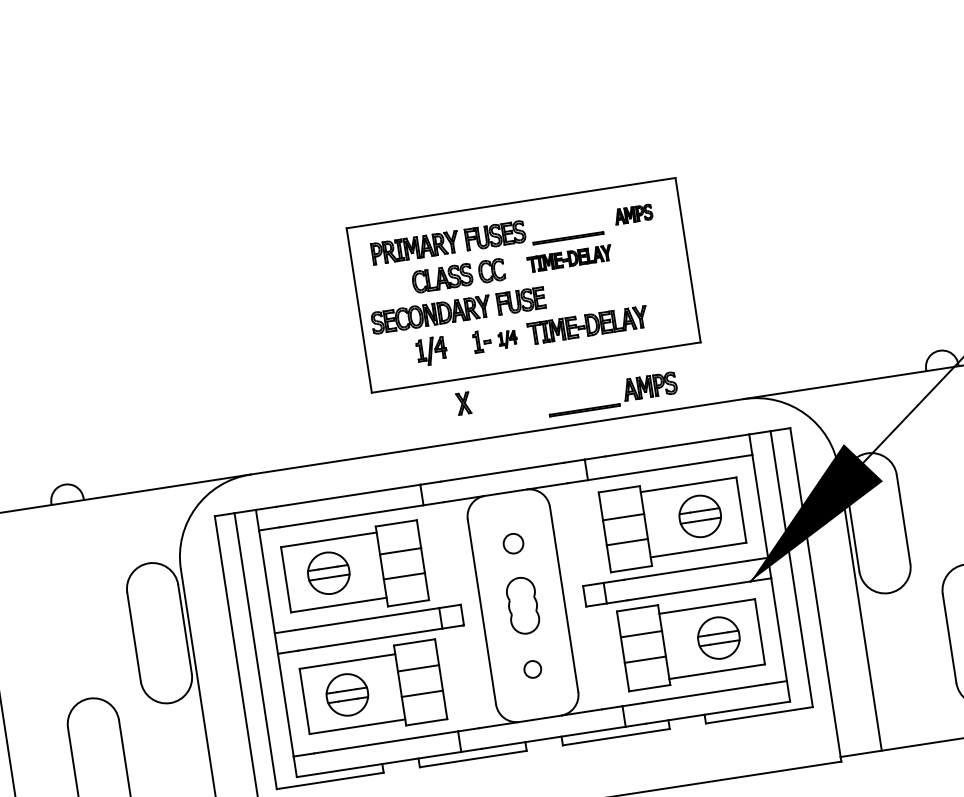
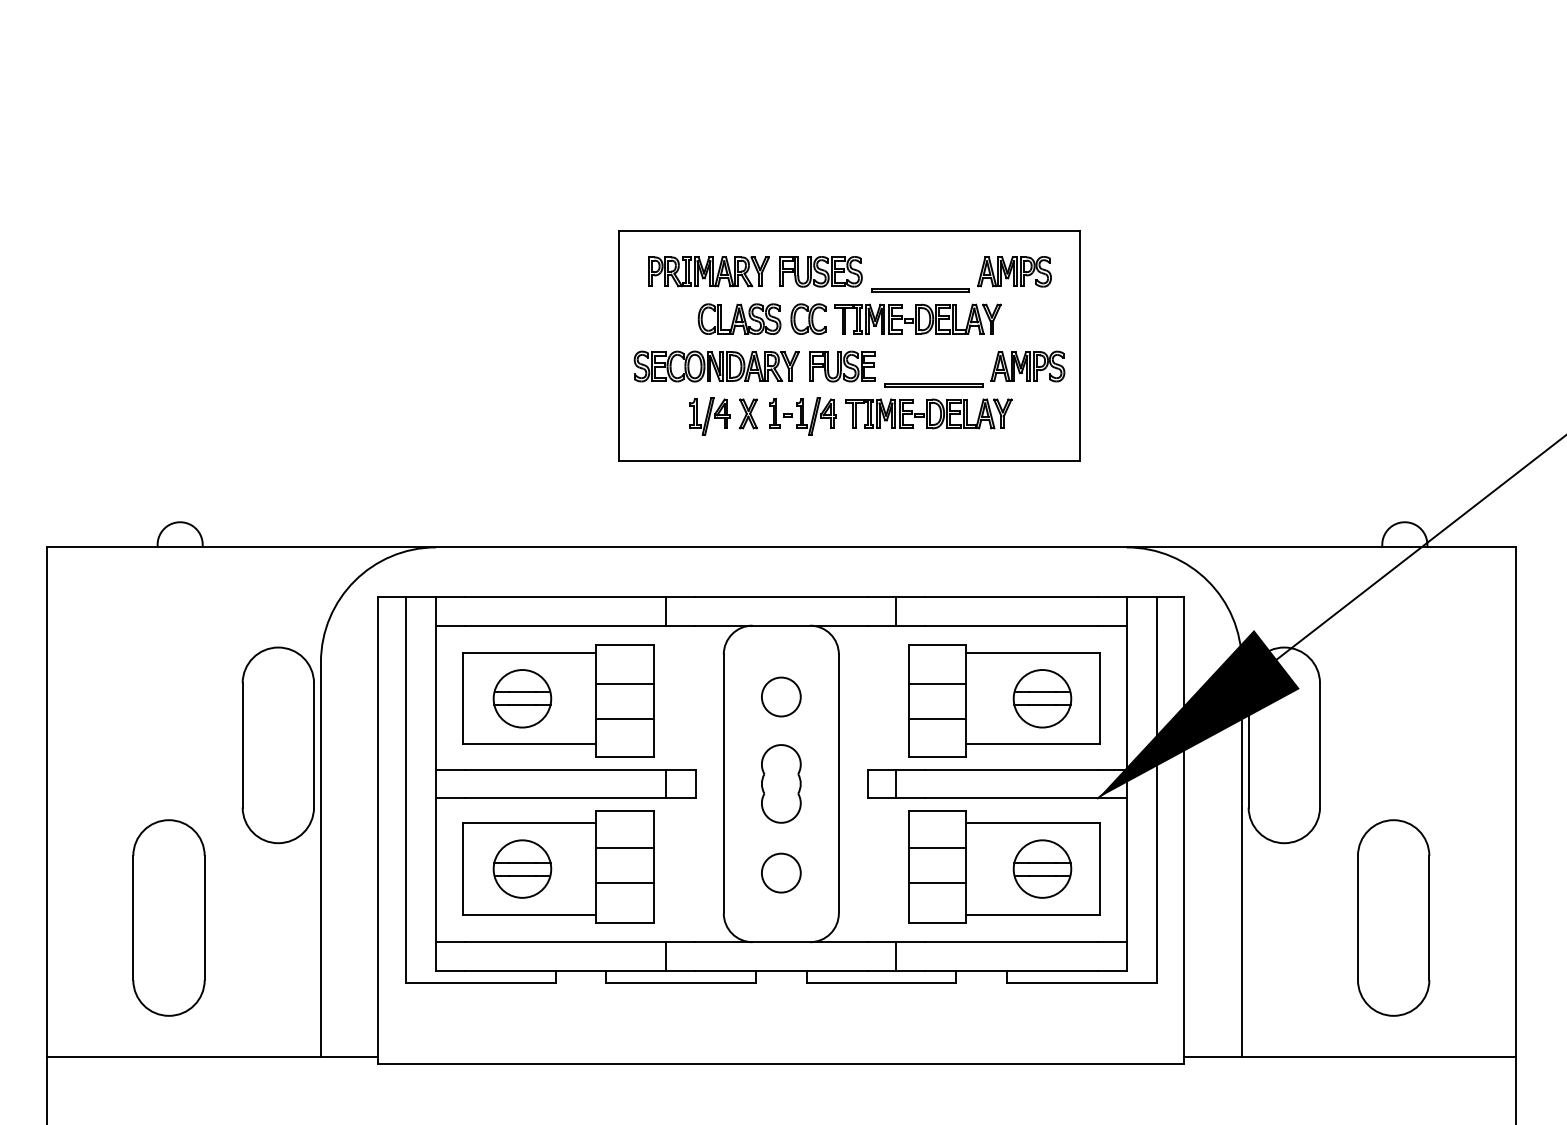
part: (633, 214) -> (1014, 271), size x1.43
part: (569, 258) -> (917, 318), size x1.43
part: (507, 339) -> (816, 416), size x1.67
part: (463, 403) -> (748, 413), moved
part: (613, 404) -> (974, 383), moved
circle: (512, 543) -> (780, 696), size x1.43
circle: (532, 669) -> (781, 872), size x1.67

